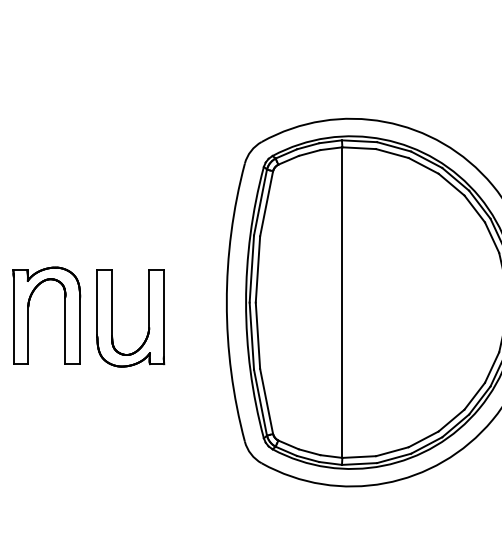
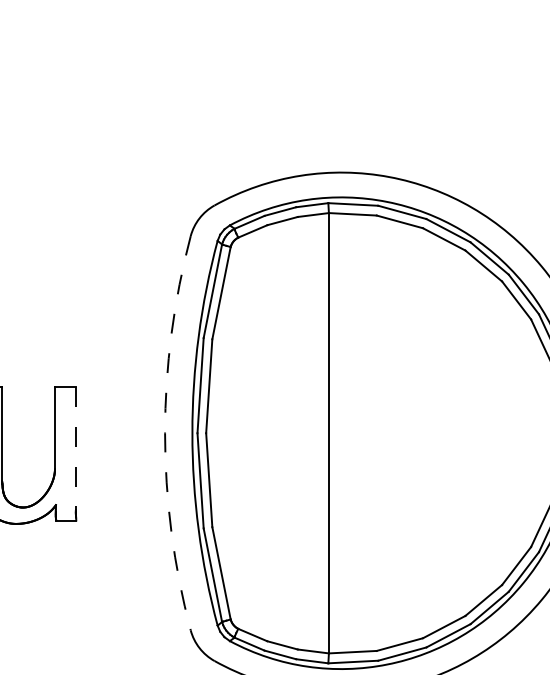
arc: (226, 302) -> (164, 433), solid -> dashed
line: (163, 314) -> (75, 450), solid -> dashed

